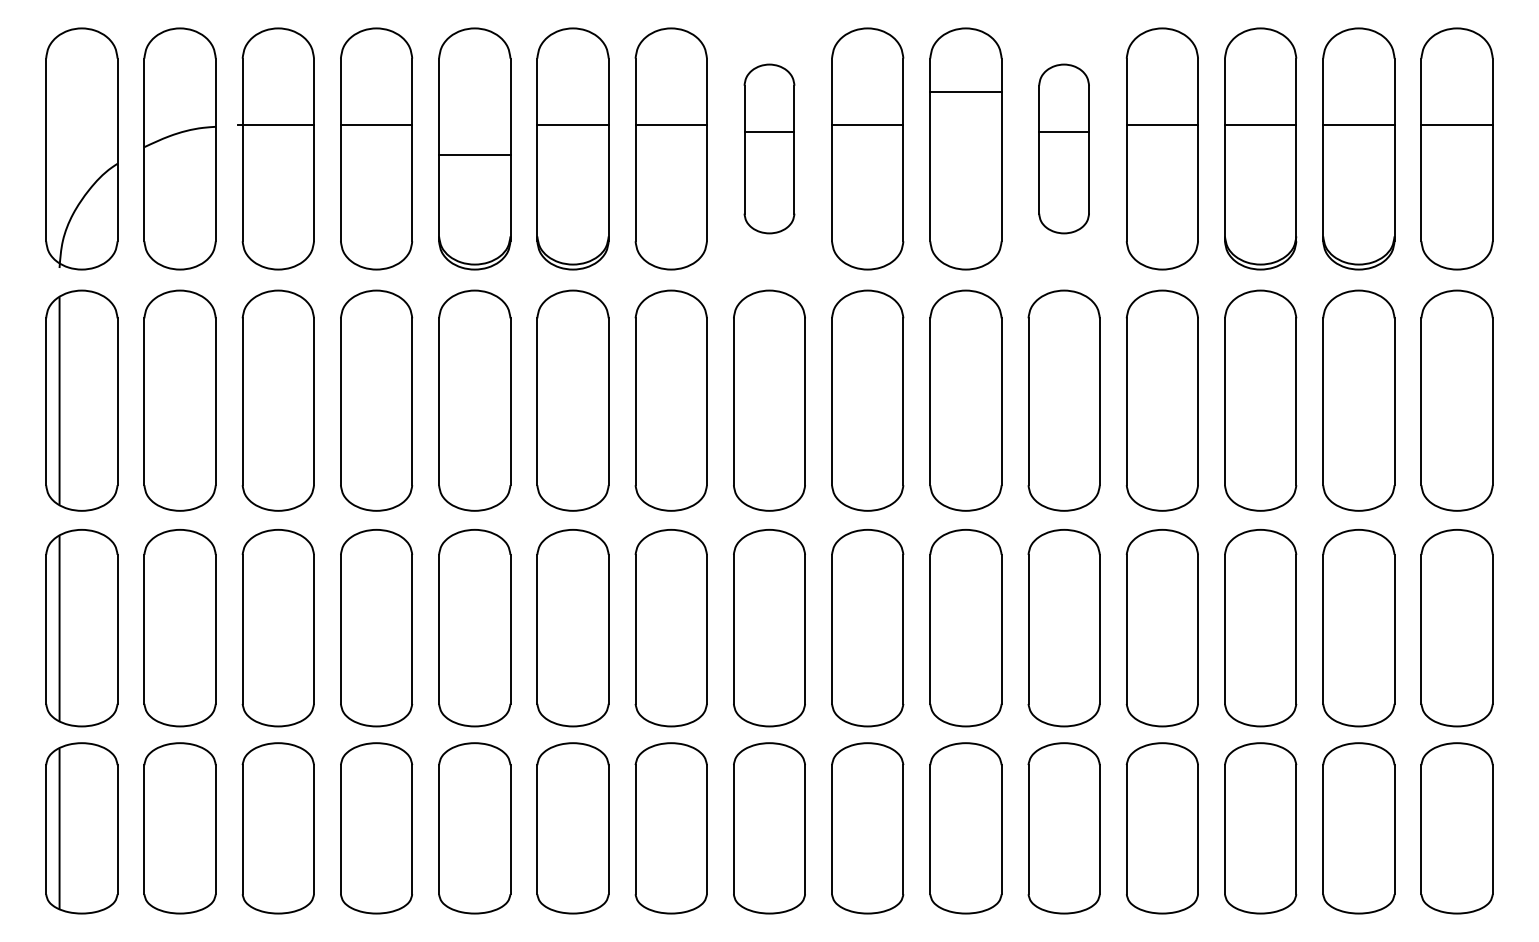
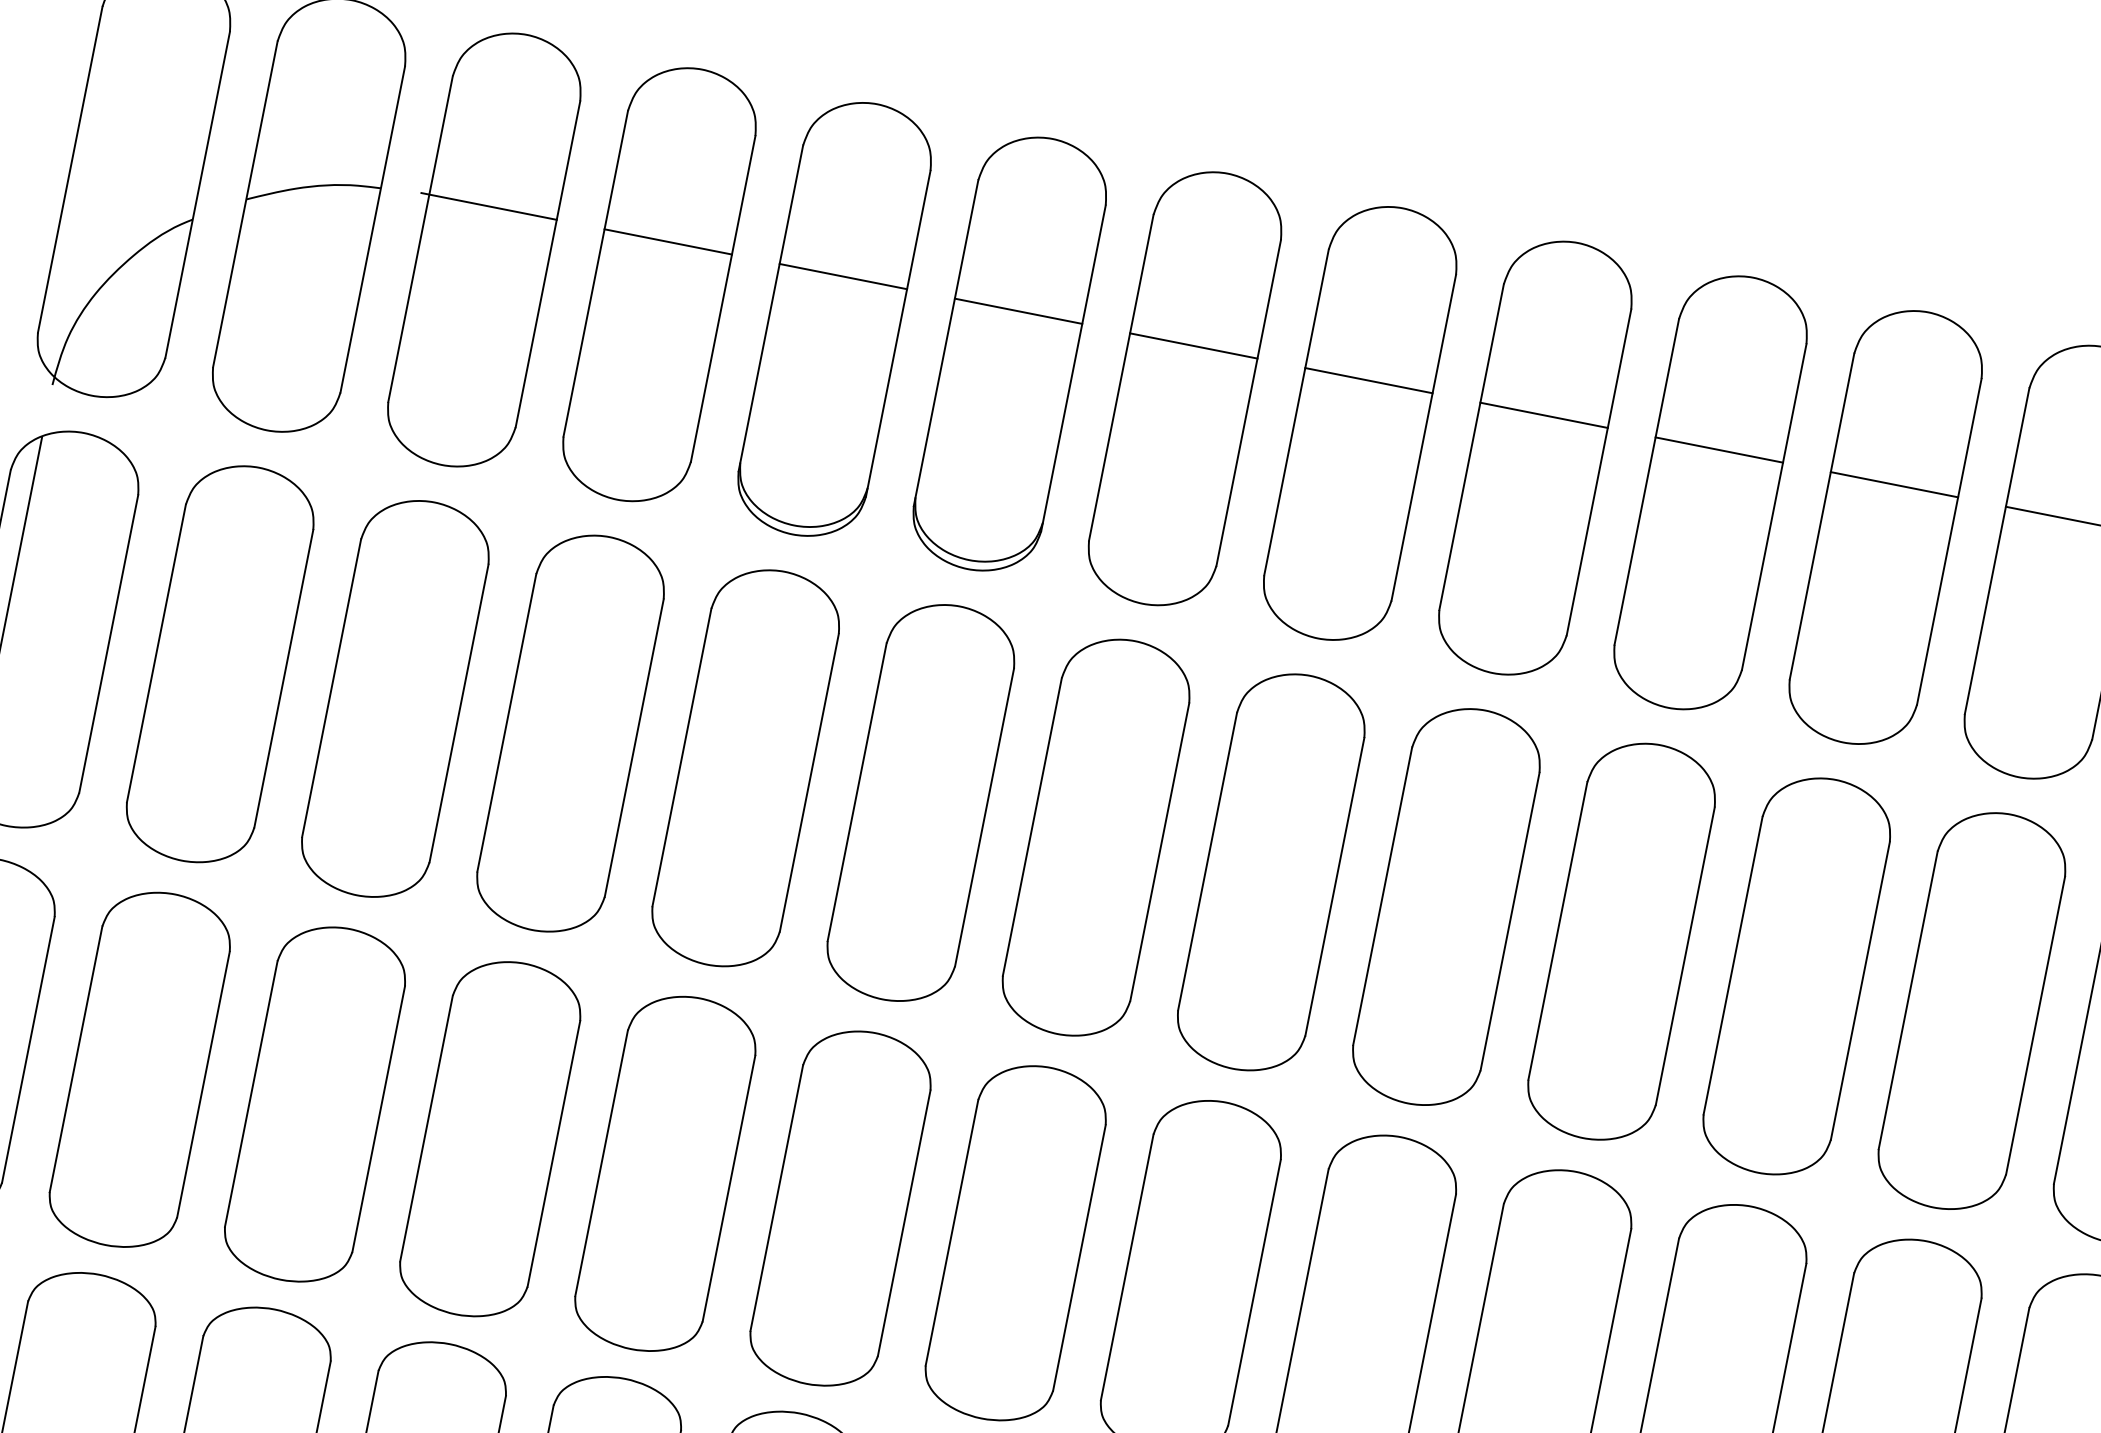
line: (965, 92) -> (1718, 450), moved
part: (769, 148) -> (1360, 422), size x1.43
part: (1063, 148) -> (1884, 526), size x1.43
line: (474, 155) -> (842, 277), moved

